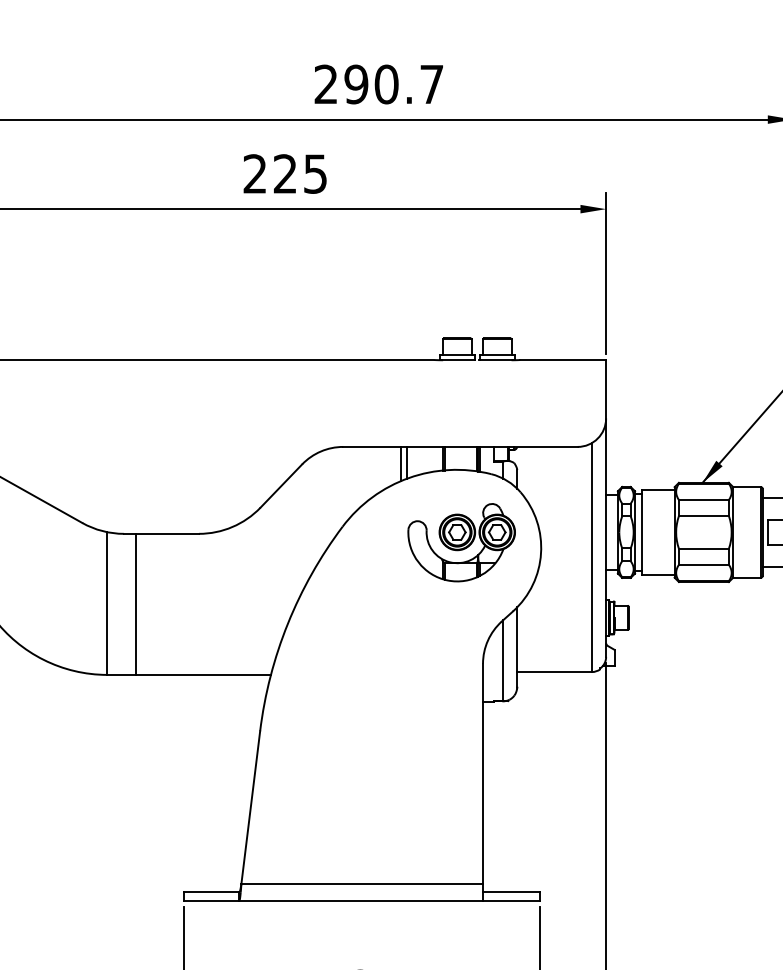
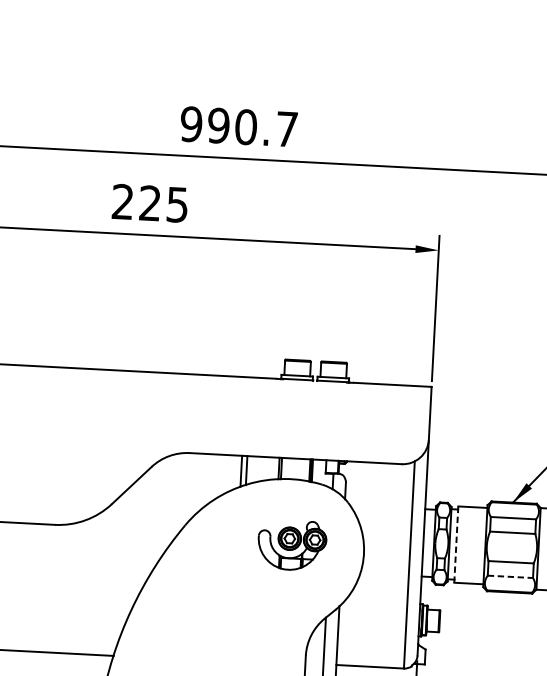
text: (326, 84) -> (191, 124), 290.7 -> 990.7
line: (642, 531) -> (456, 543), solid -> dashed
part: (461, 542) -> (292, 545), size x0.7
line: (704, 564) -> (510, 576), solid -> dashed

